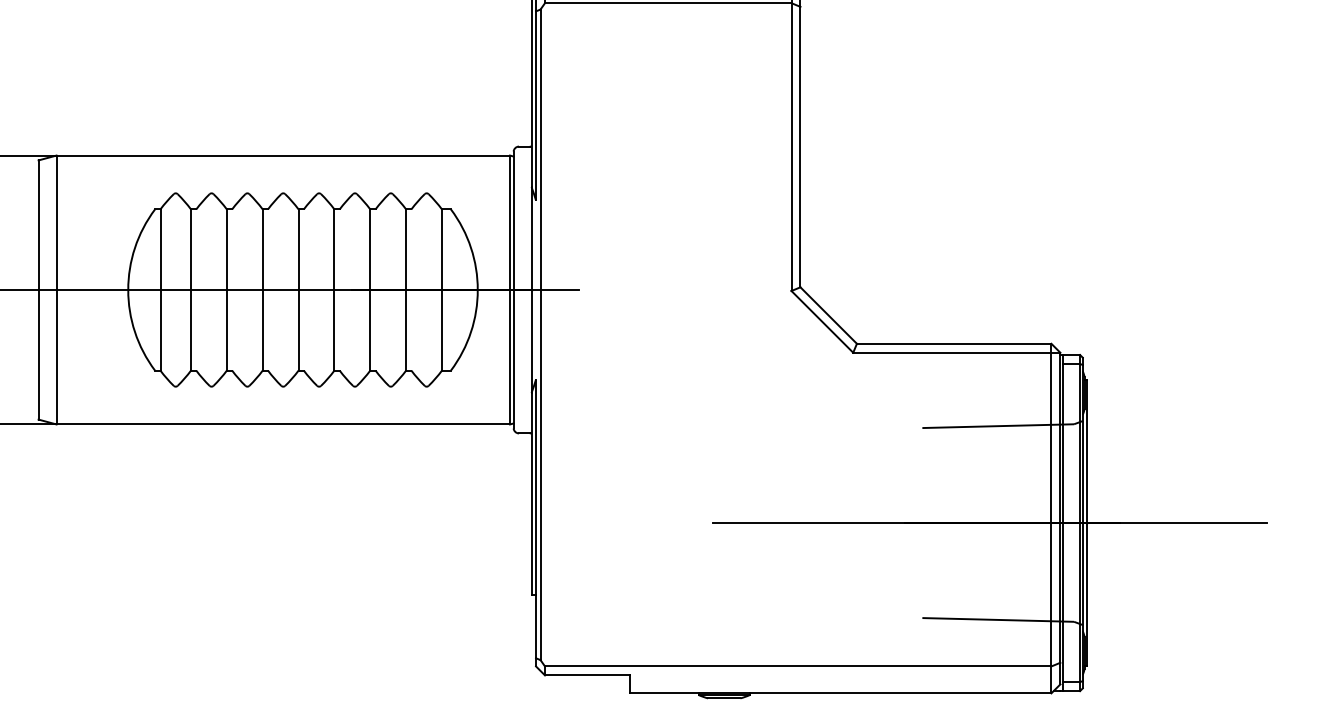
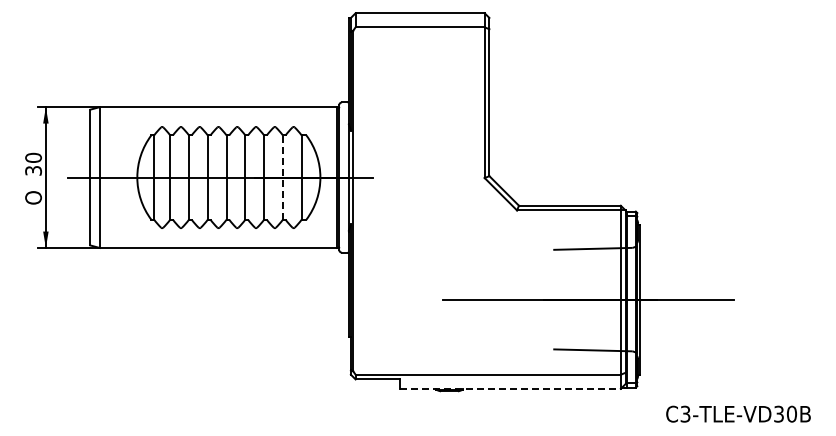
line: (405, 289) -> (282, 177), solid -> dashed
line: (842, 692) -> (511, 388), solid -> dashed

